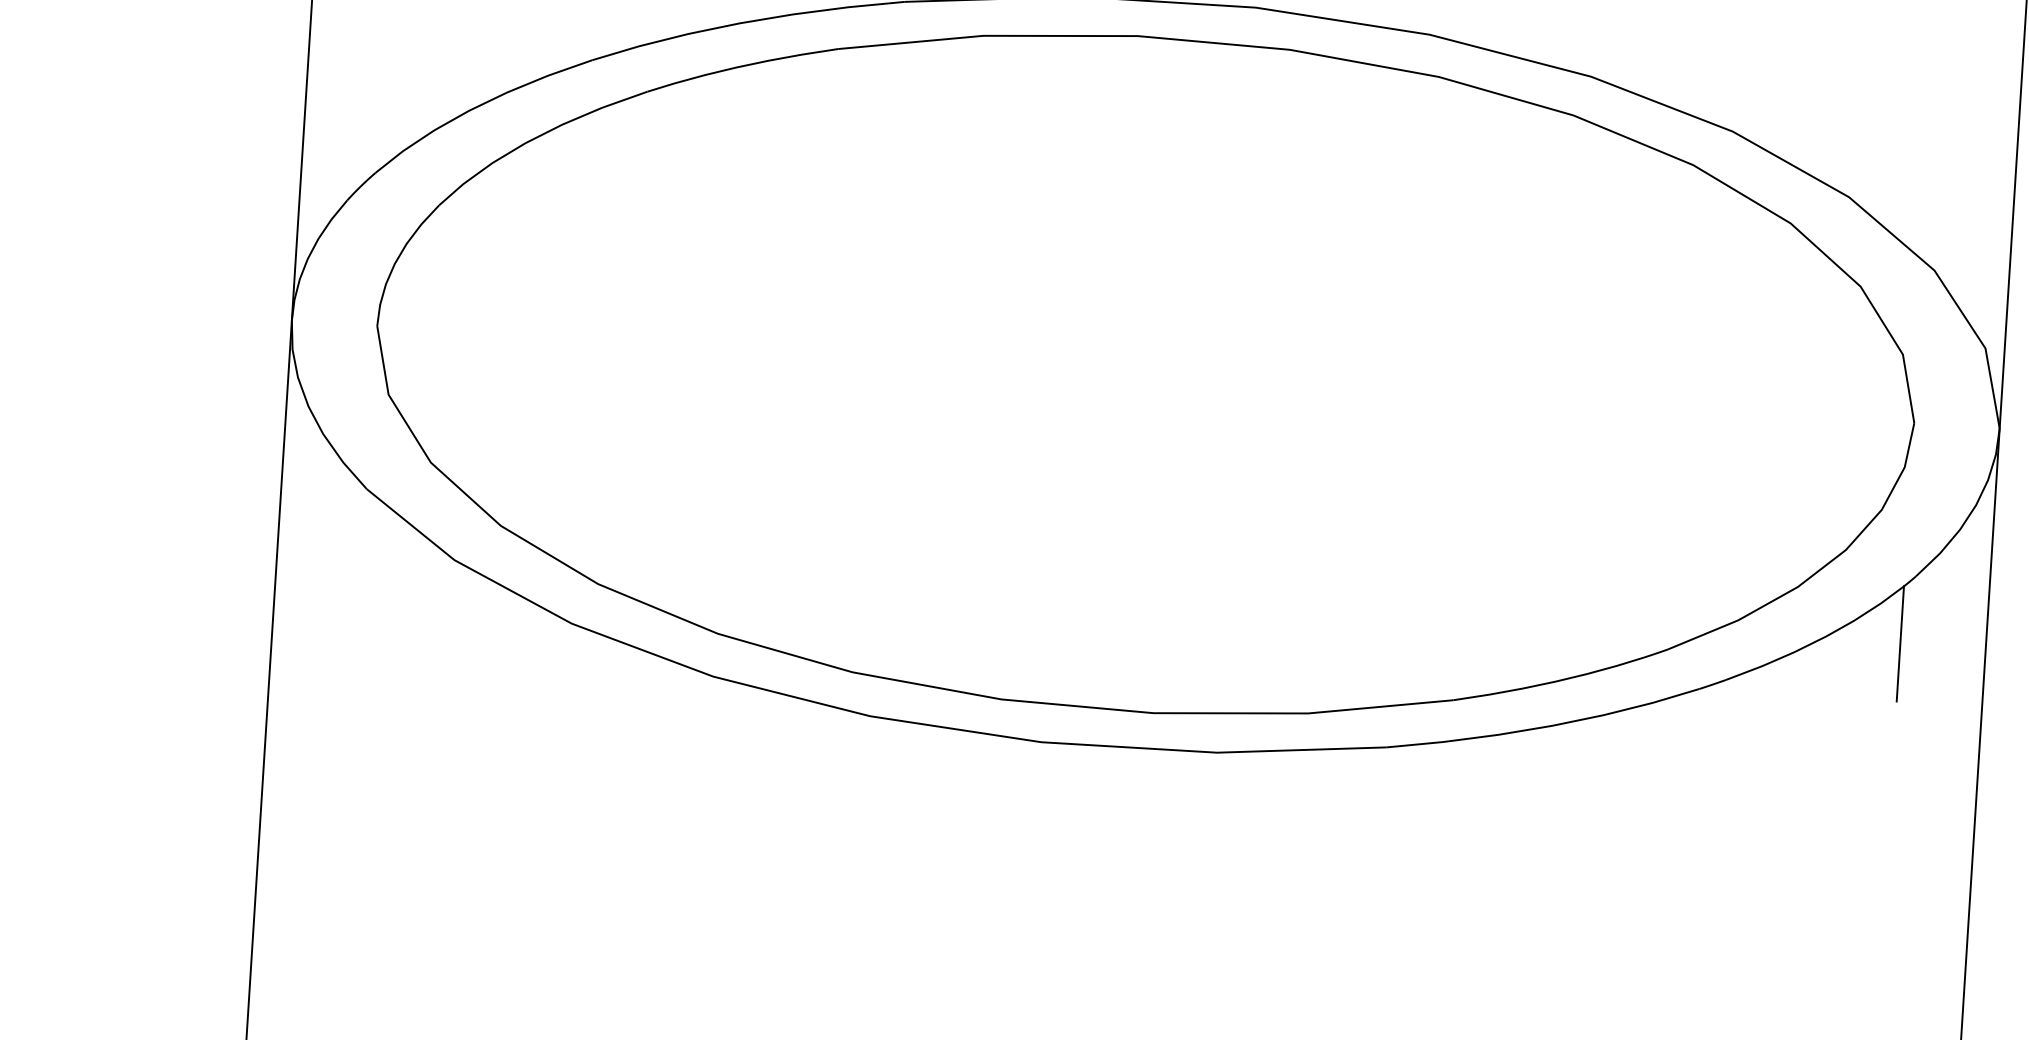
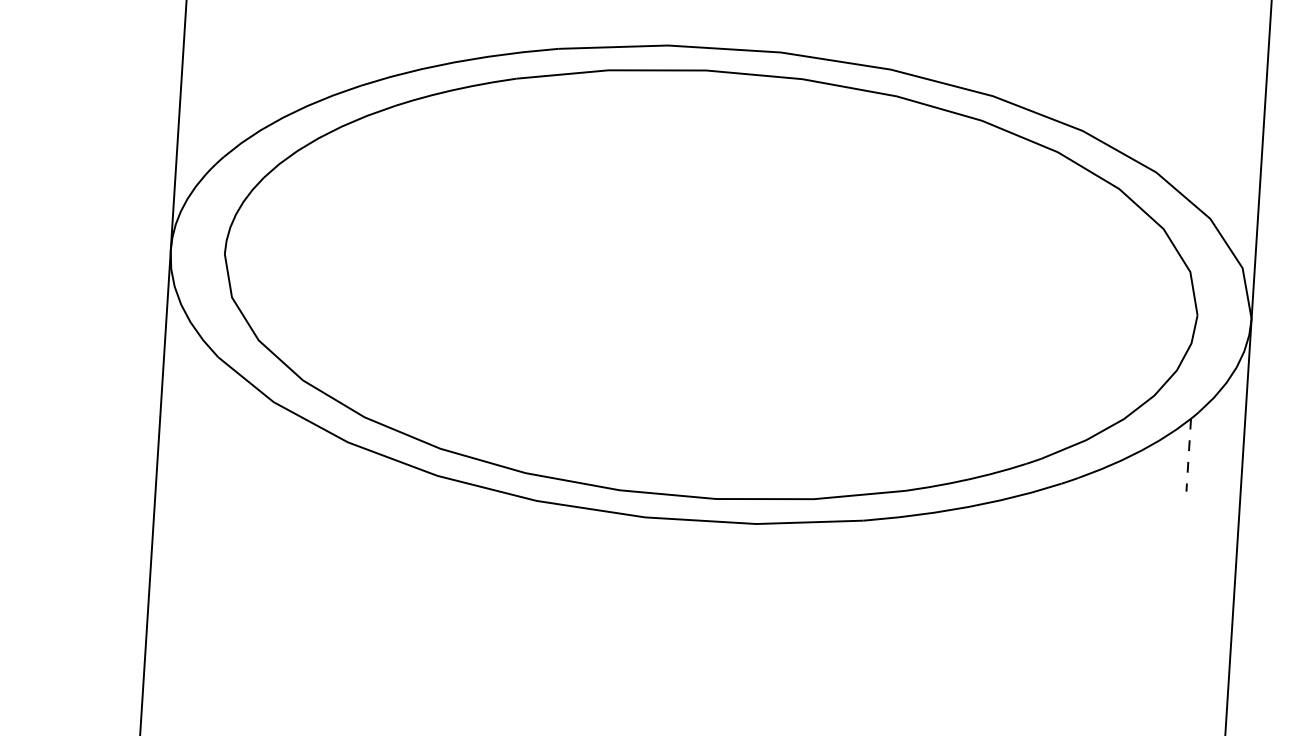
line: (1899, 644) -> (1188, 455), solid -> dashed

